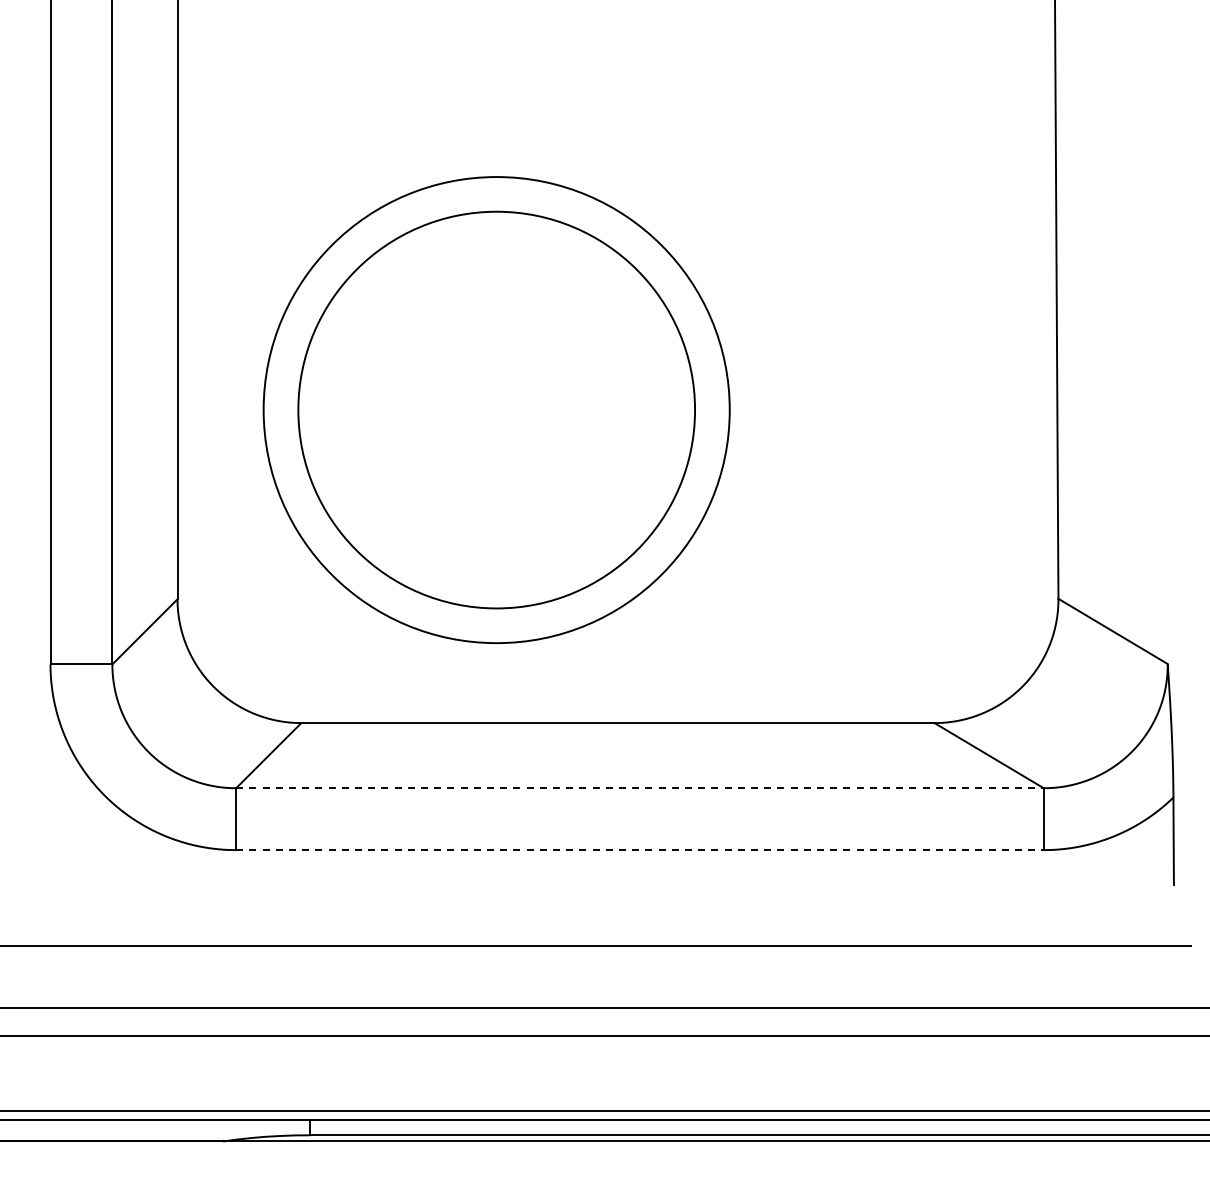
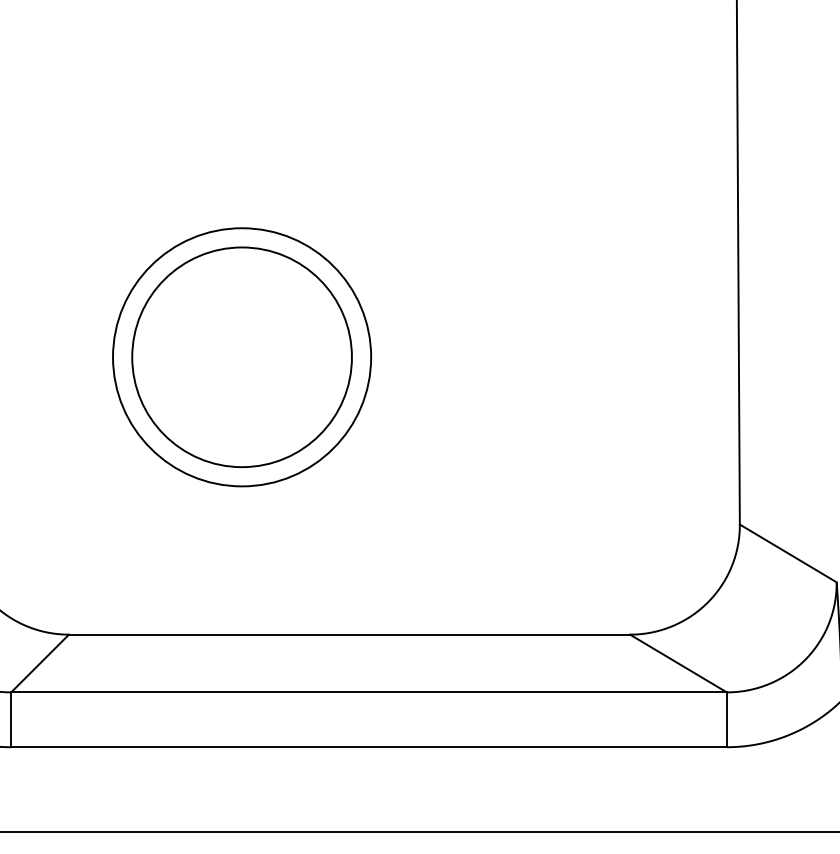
circle: (496, 409) -> (241, 356), size x0.62
circle: (496, 410) -> (241, 357), size x0.62
line: (639, 788) -> (368, 692), dashed -> solid
line: (639, 850) -> (368, 747), dashed -> solid

